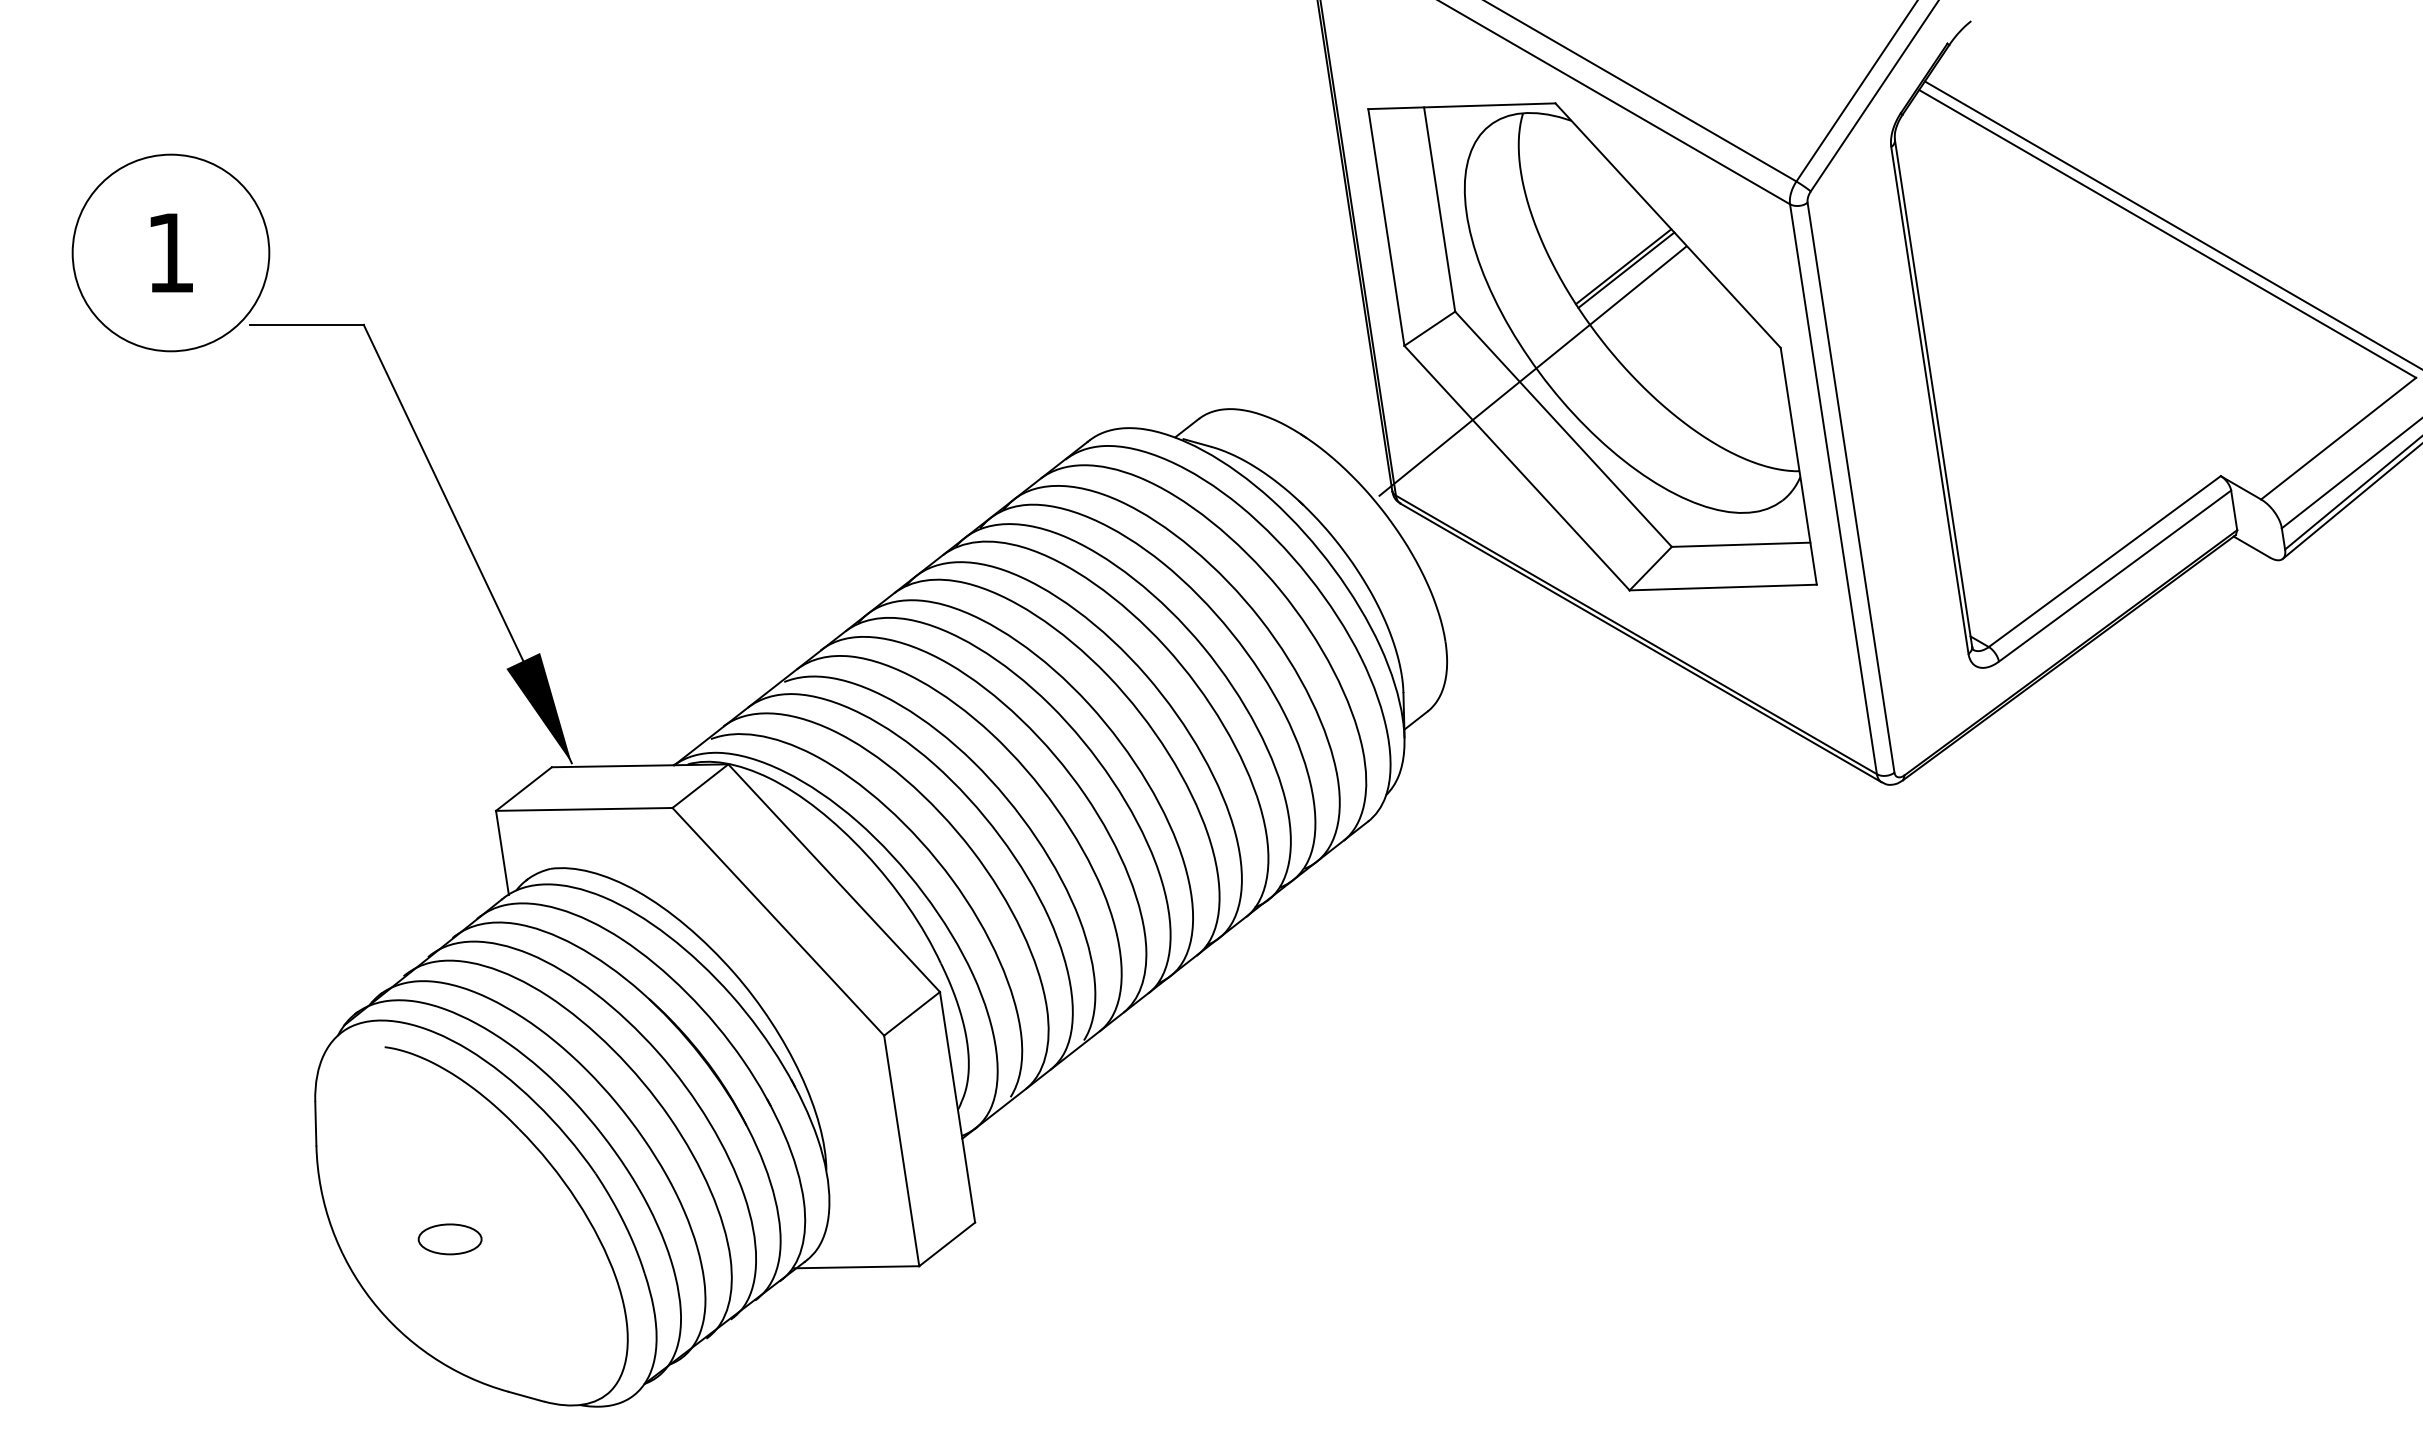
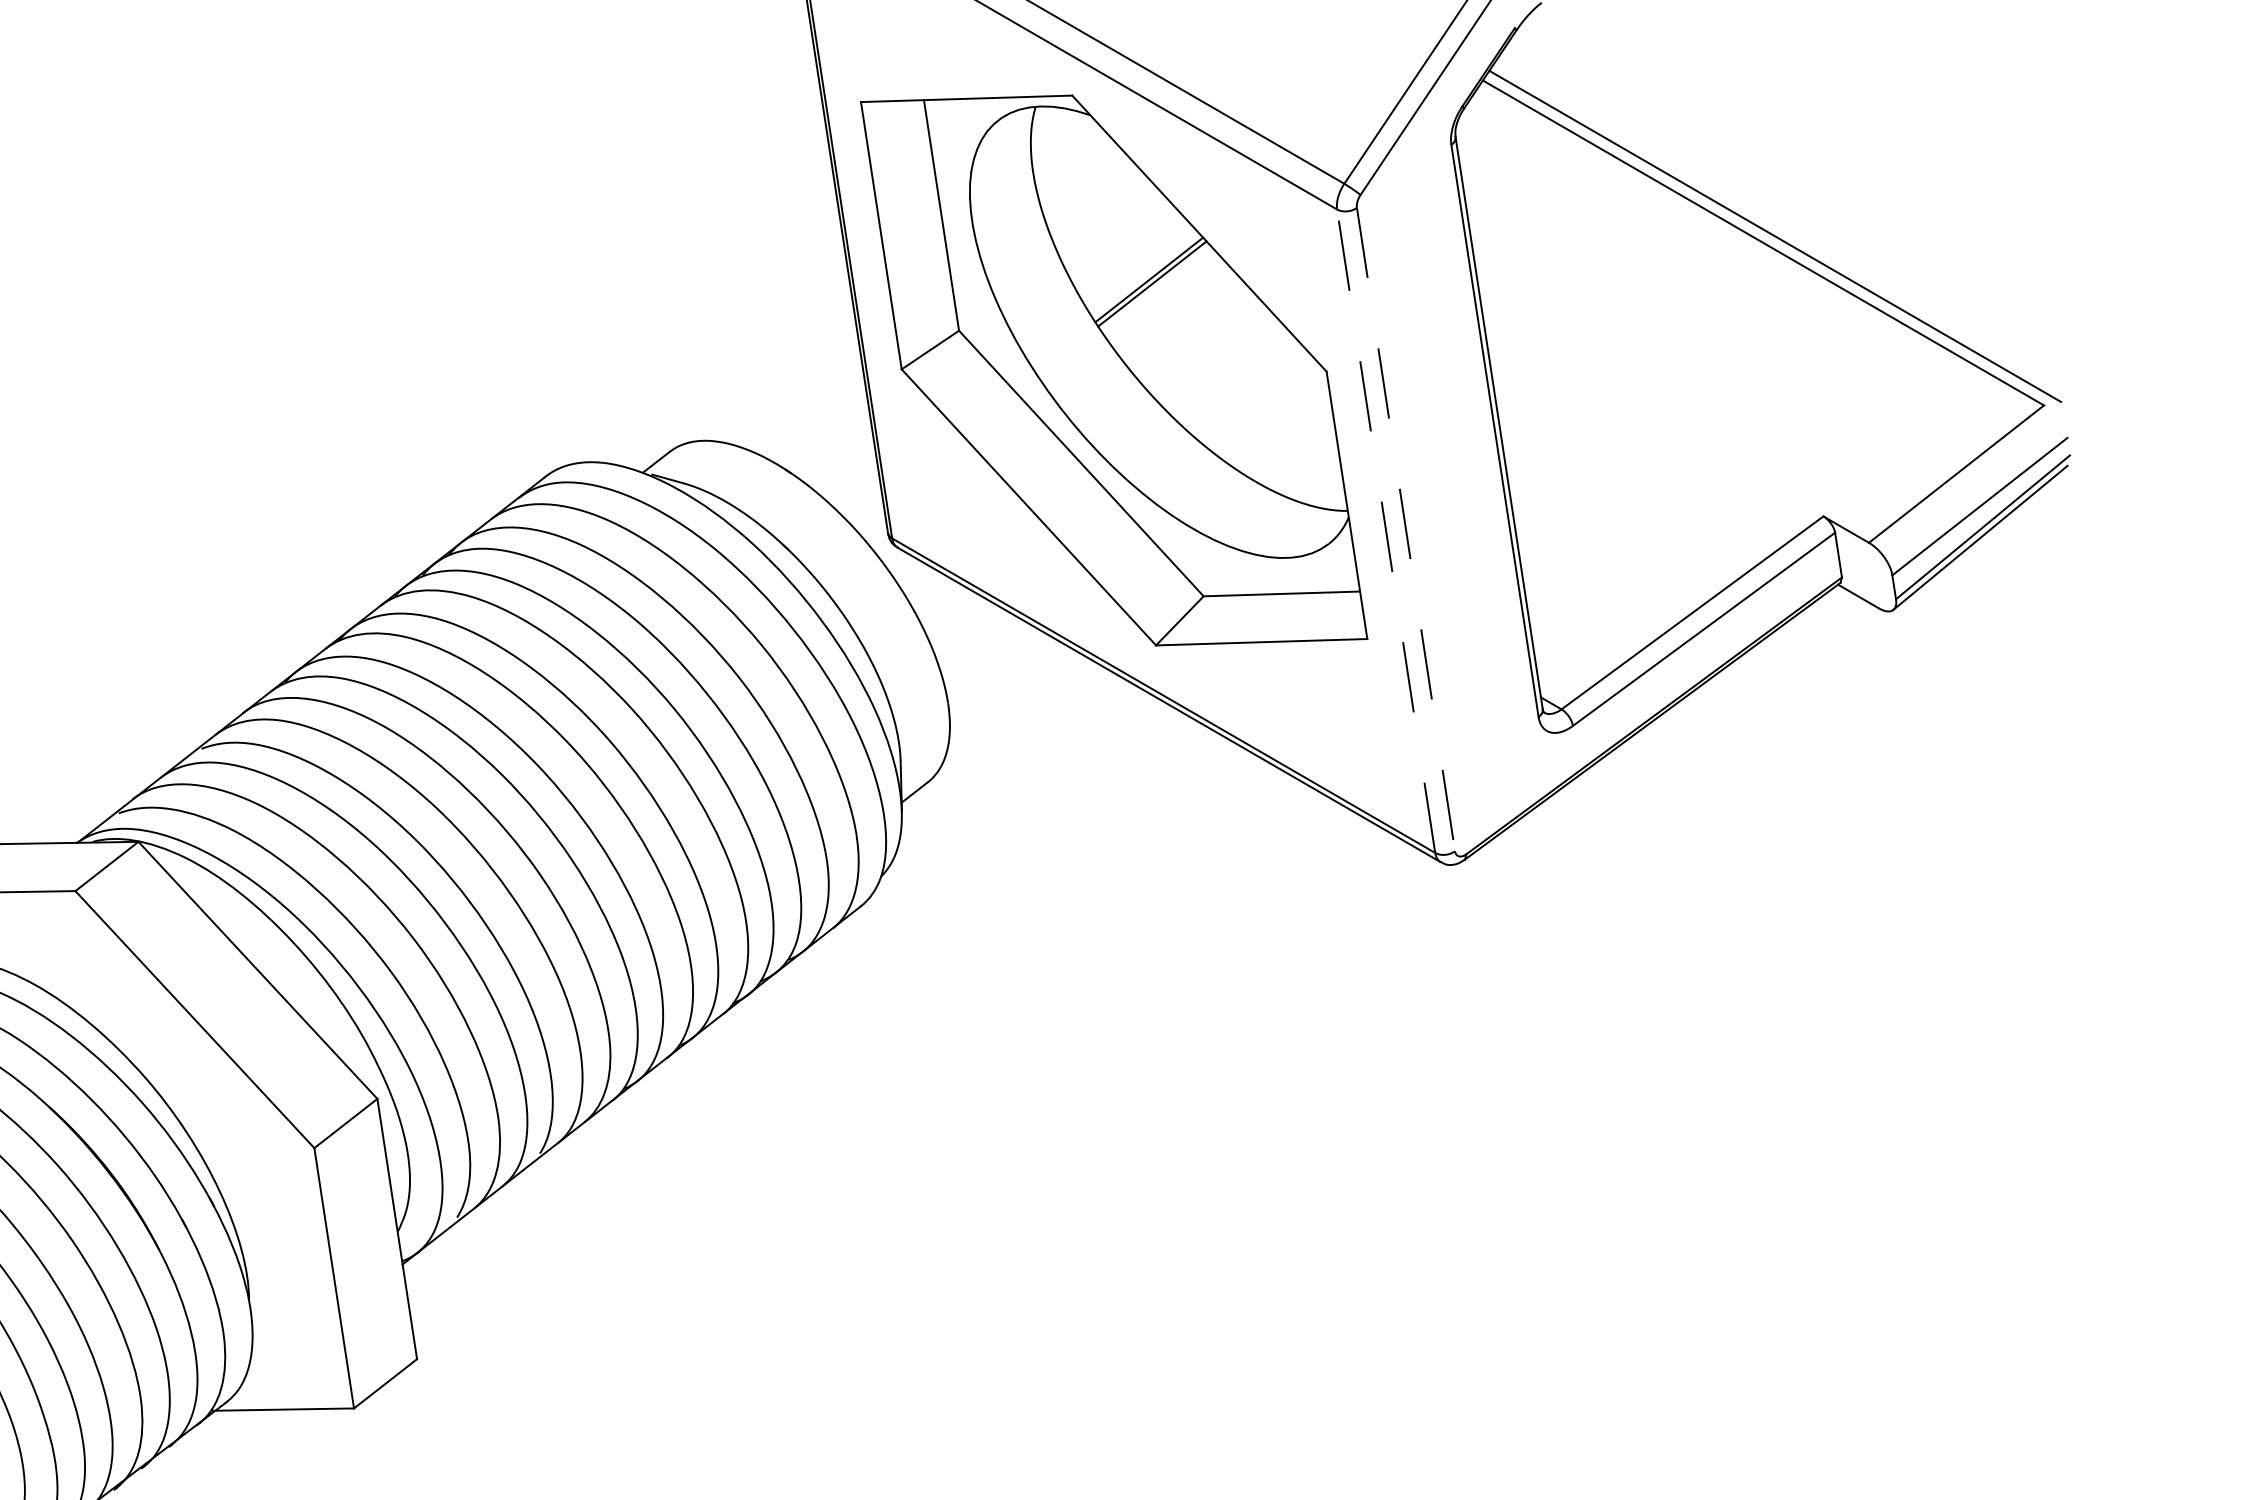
line: (1532, 370) -> (1046, 397), removed
line: (1833, 488) -> (1386, 530), solid -> dashed
line: (1851, 488) -> (1406, 530), solid -> dashed

